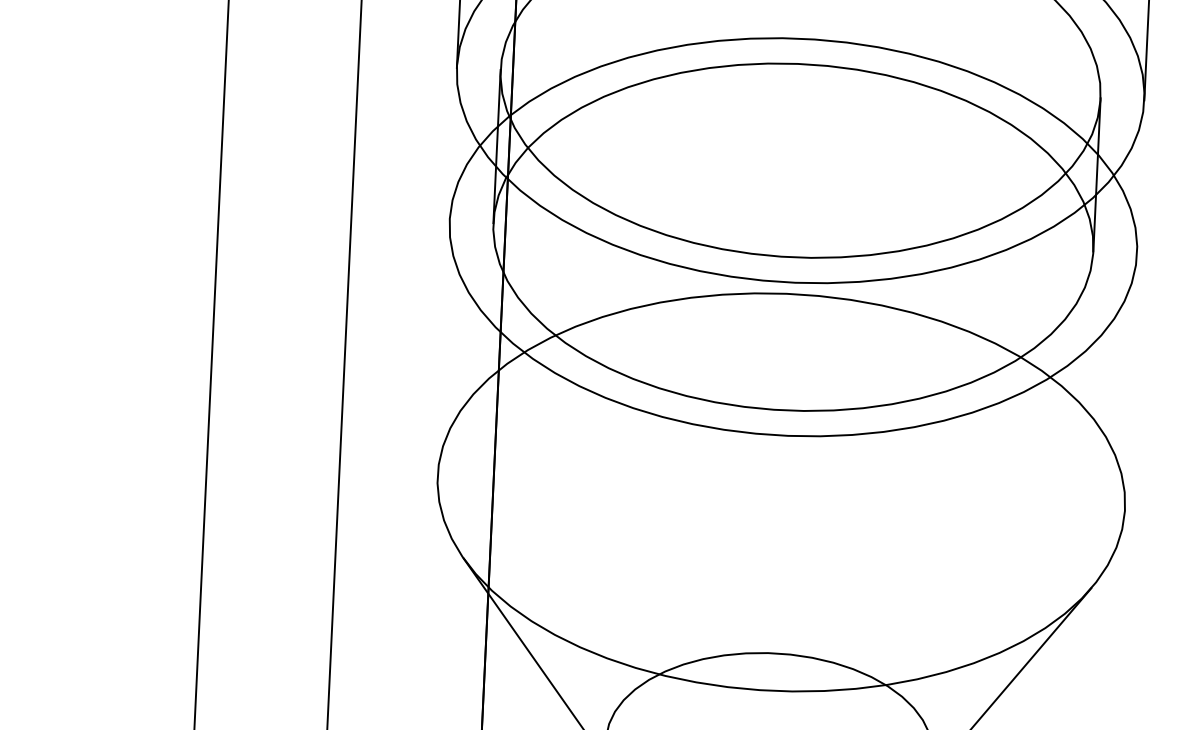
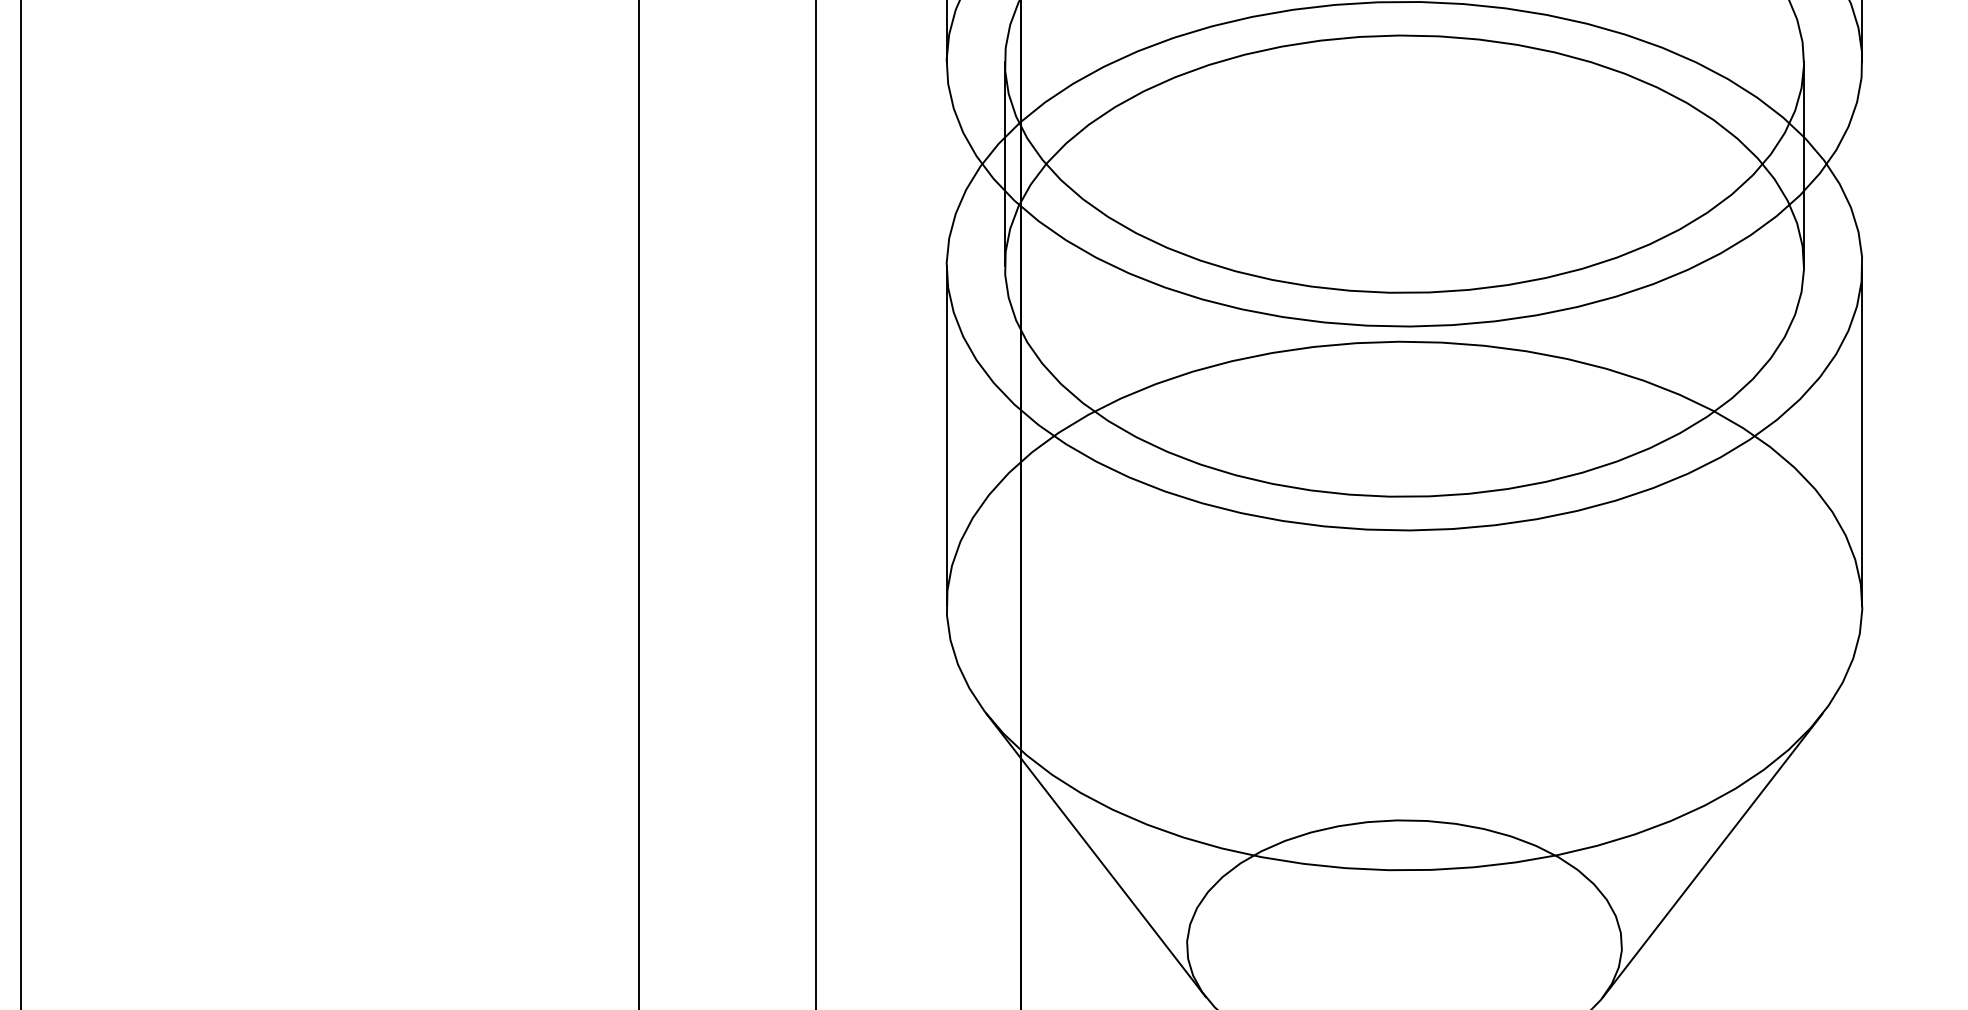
line: (443, 348) -> (946, 436), added
line: (1131, 381) -> (1862, 436), added

